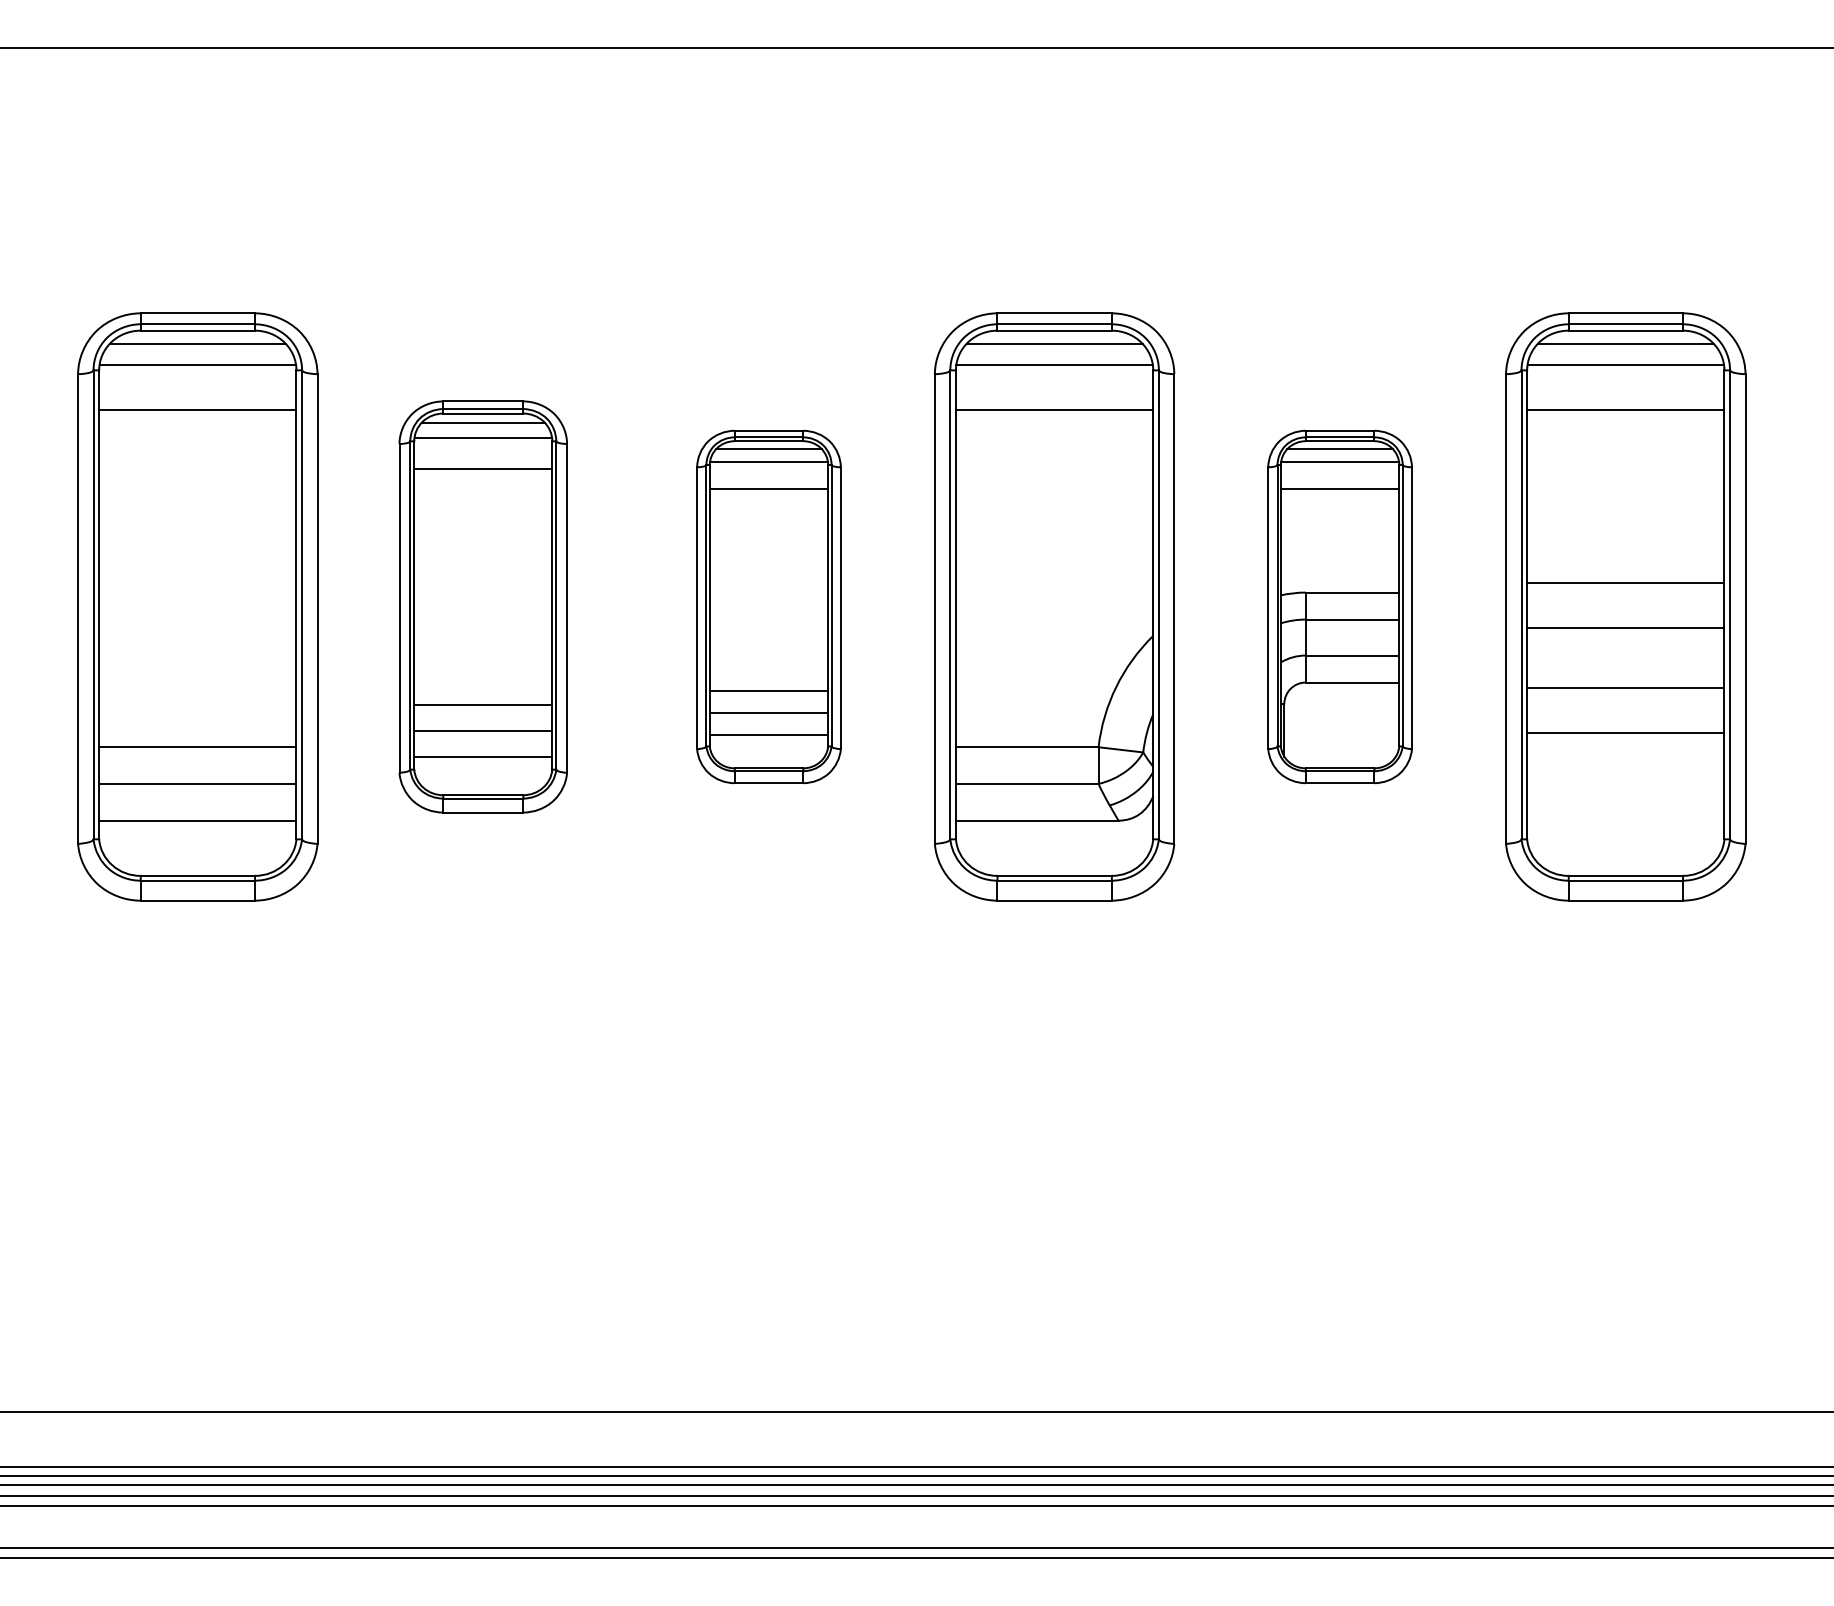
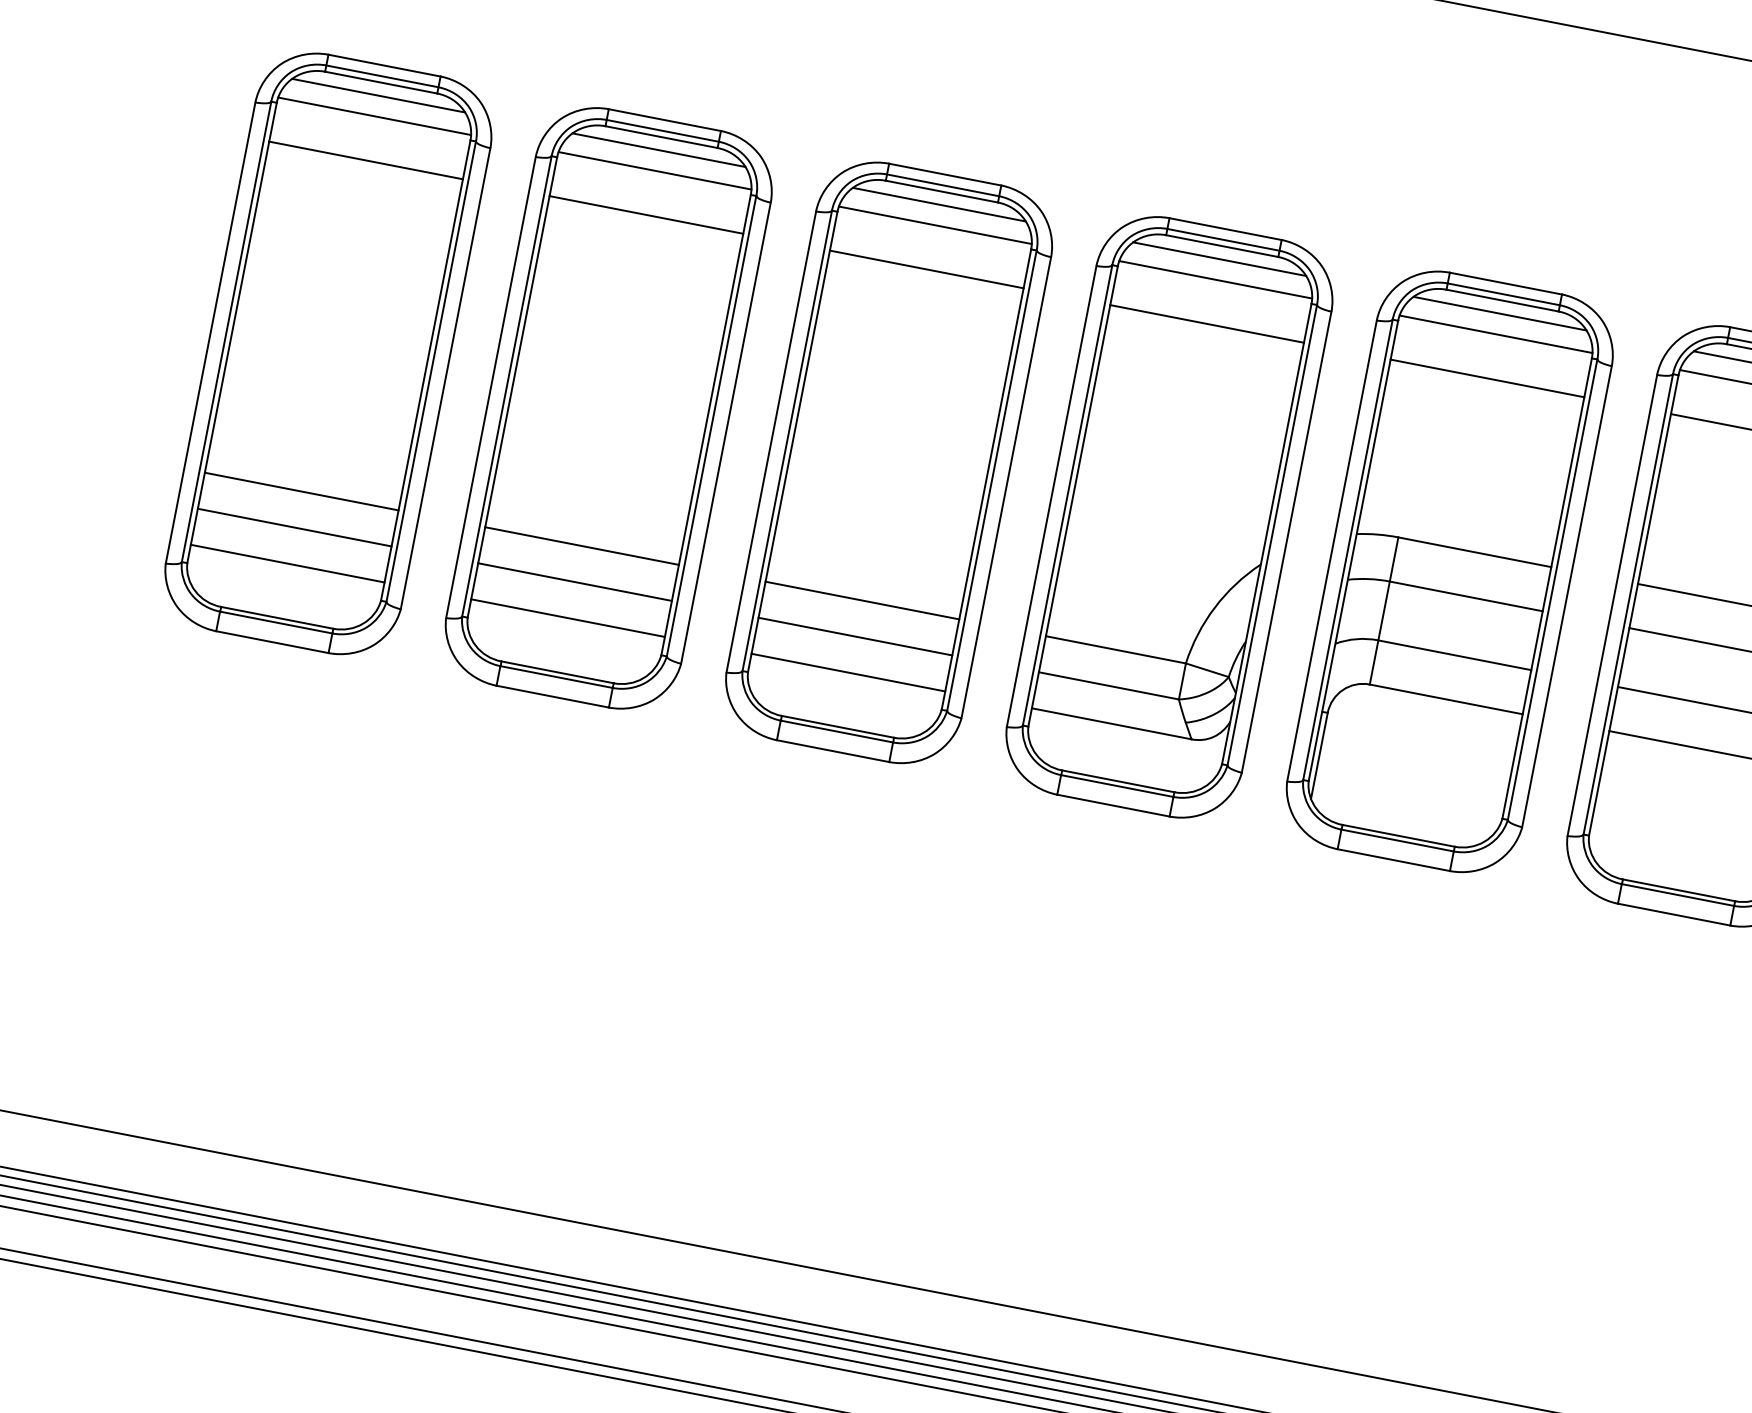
part: (482, 606) -> (608, 407), size x1.43
part: (768, 606) -> (888, 462), size x1.67
part: (1339, 606) -> (1449, 571), size x1.67

